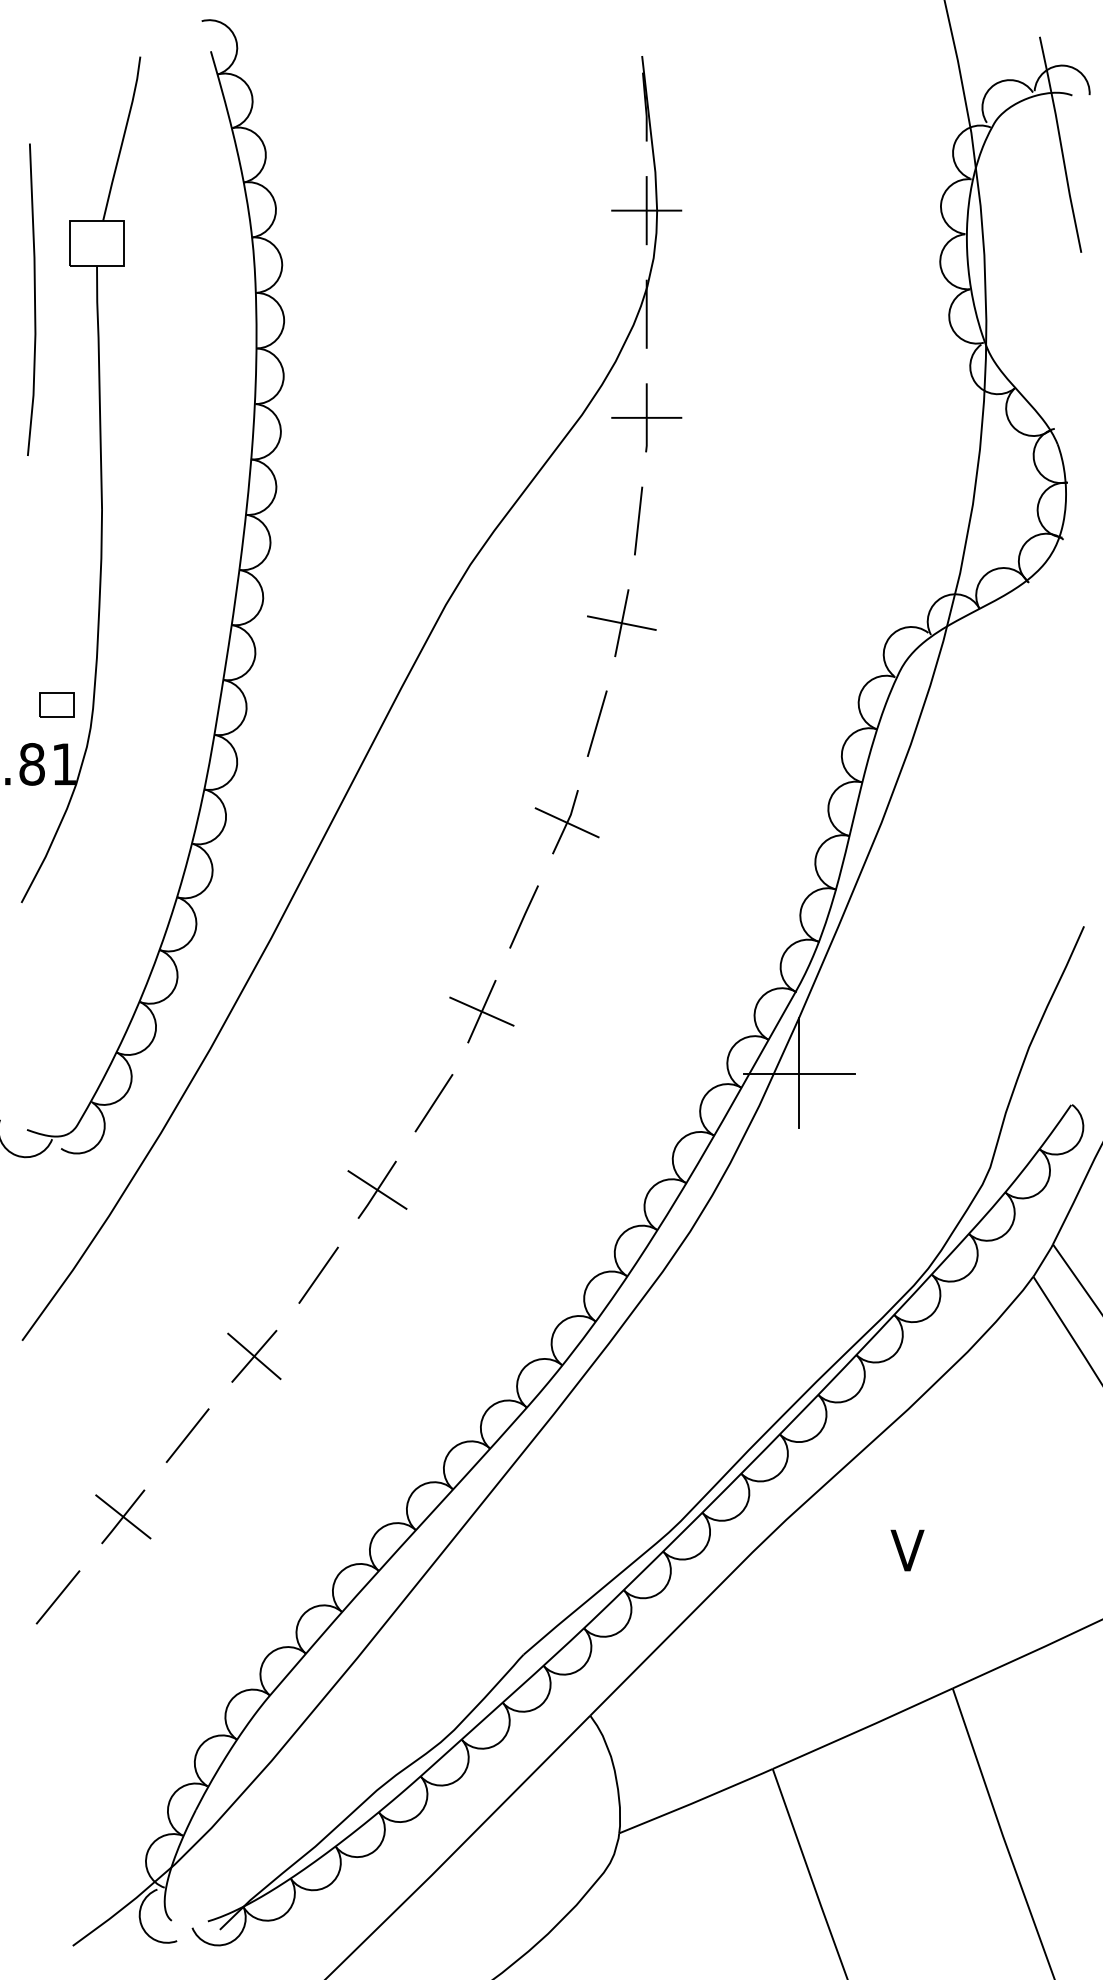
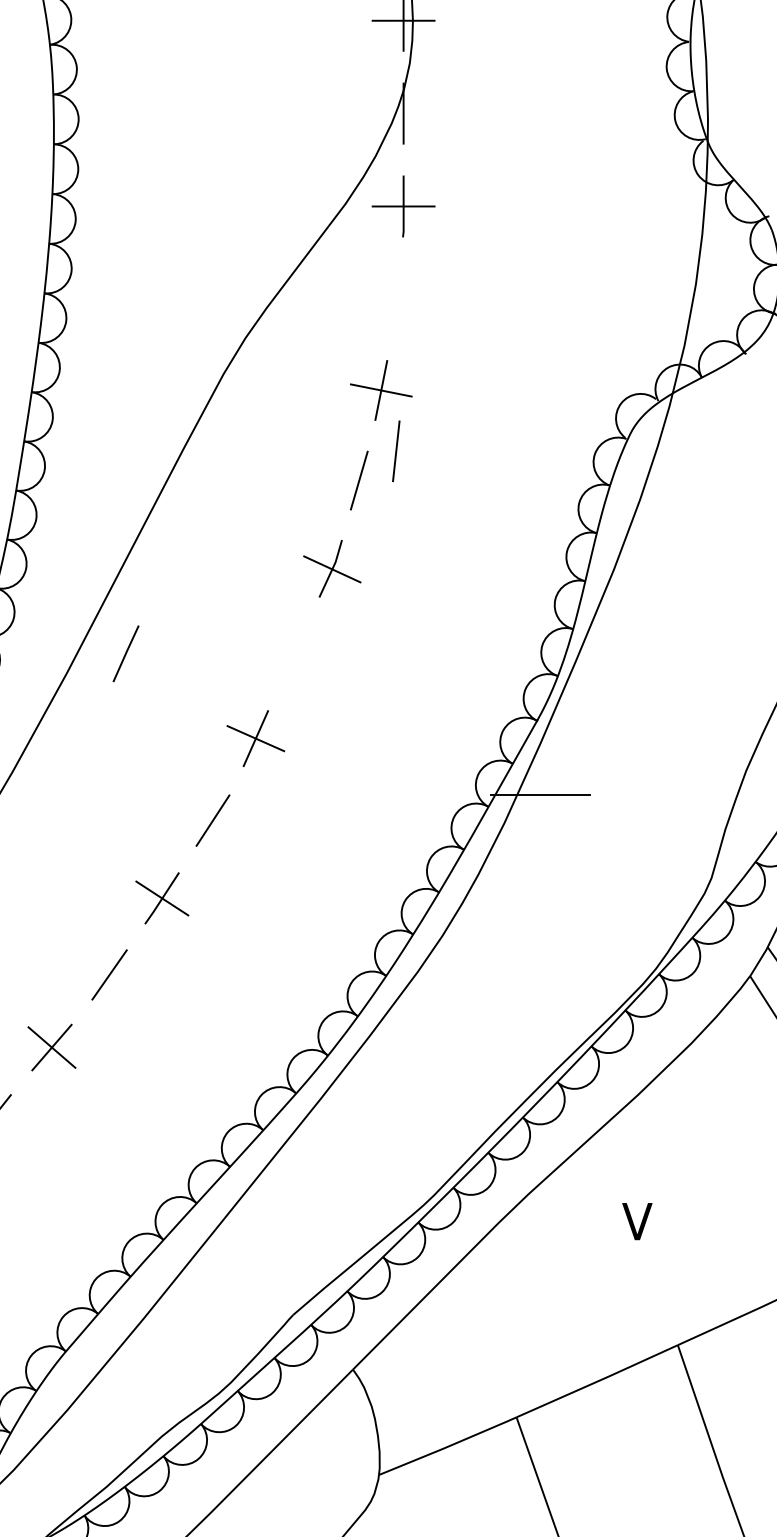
line: (638, 520) -> (396, 450), moved
line: (523, 916) -> (125, 653), moved
line: (799, 1072) -> (540, 793), removed

